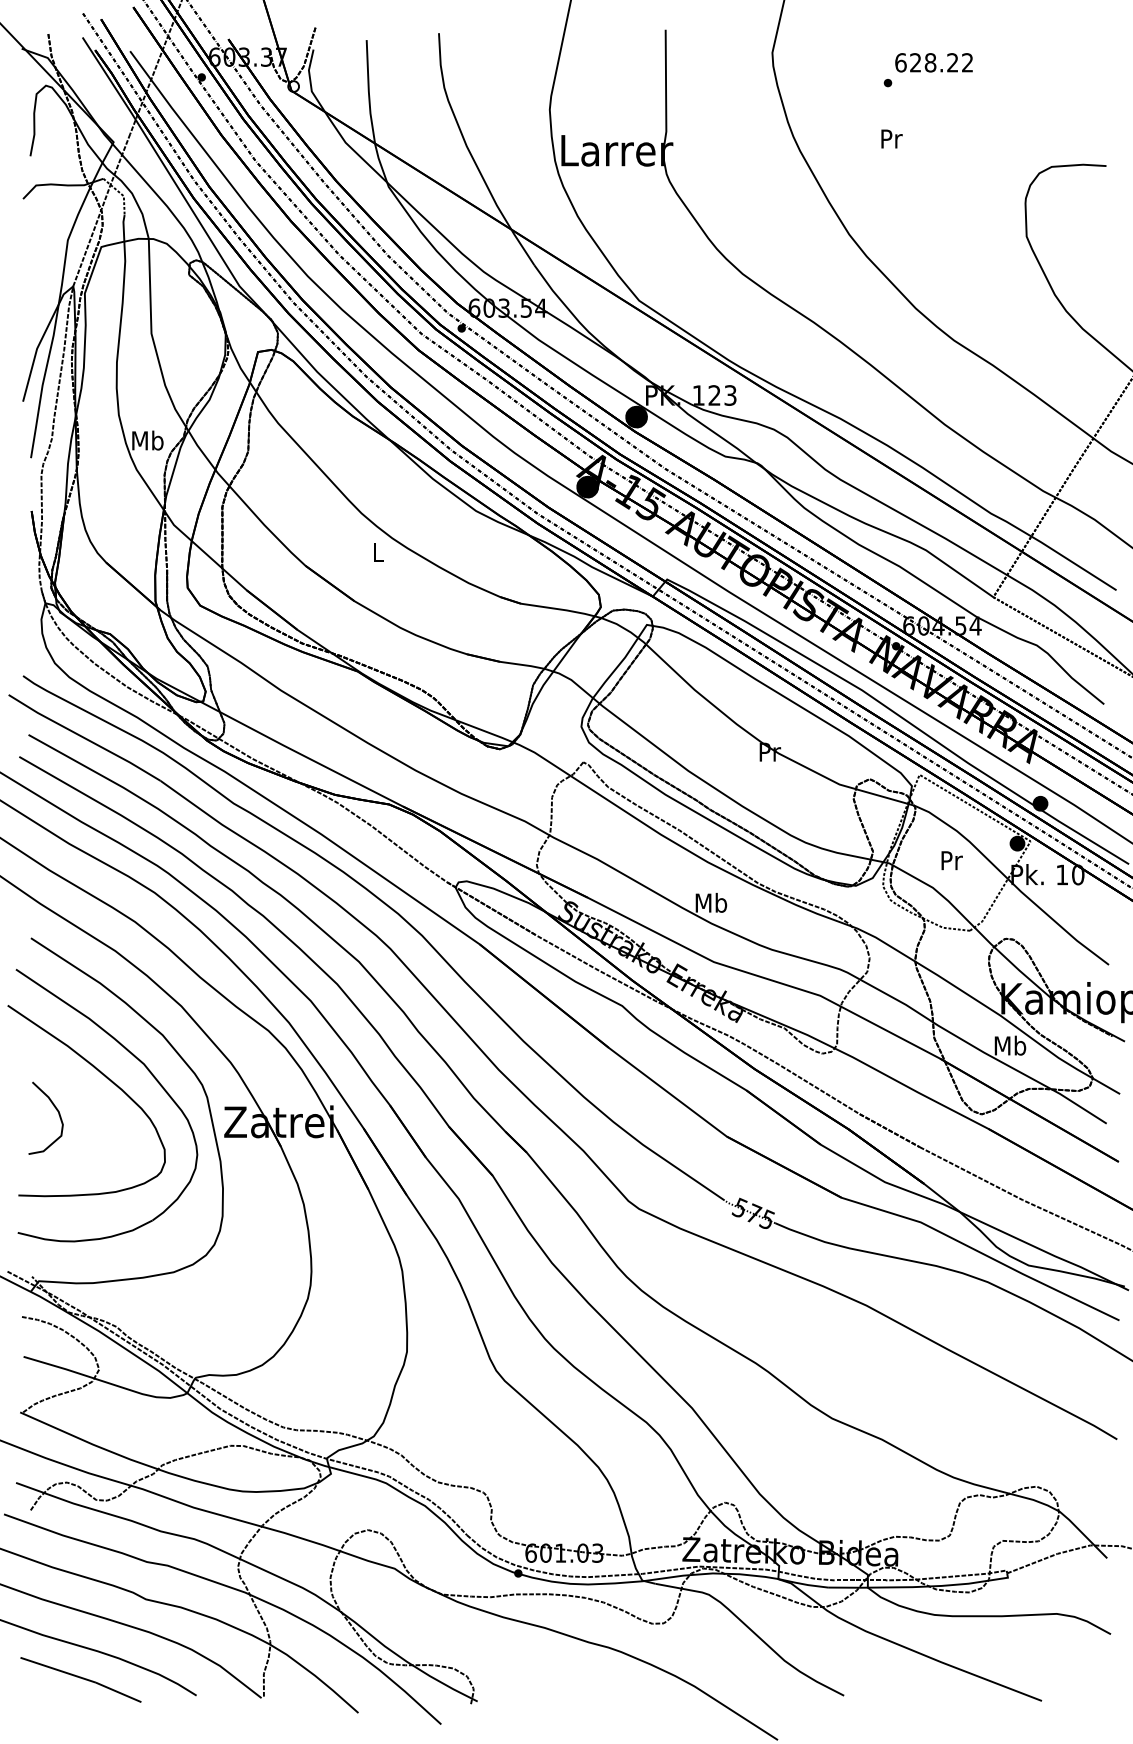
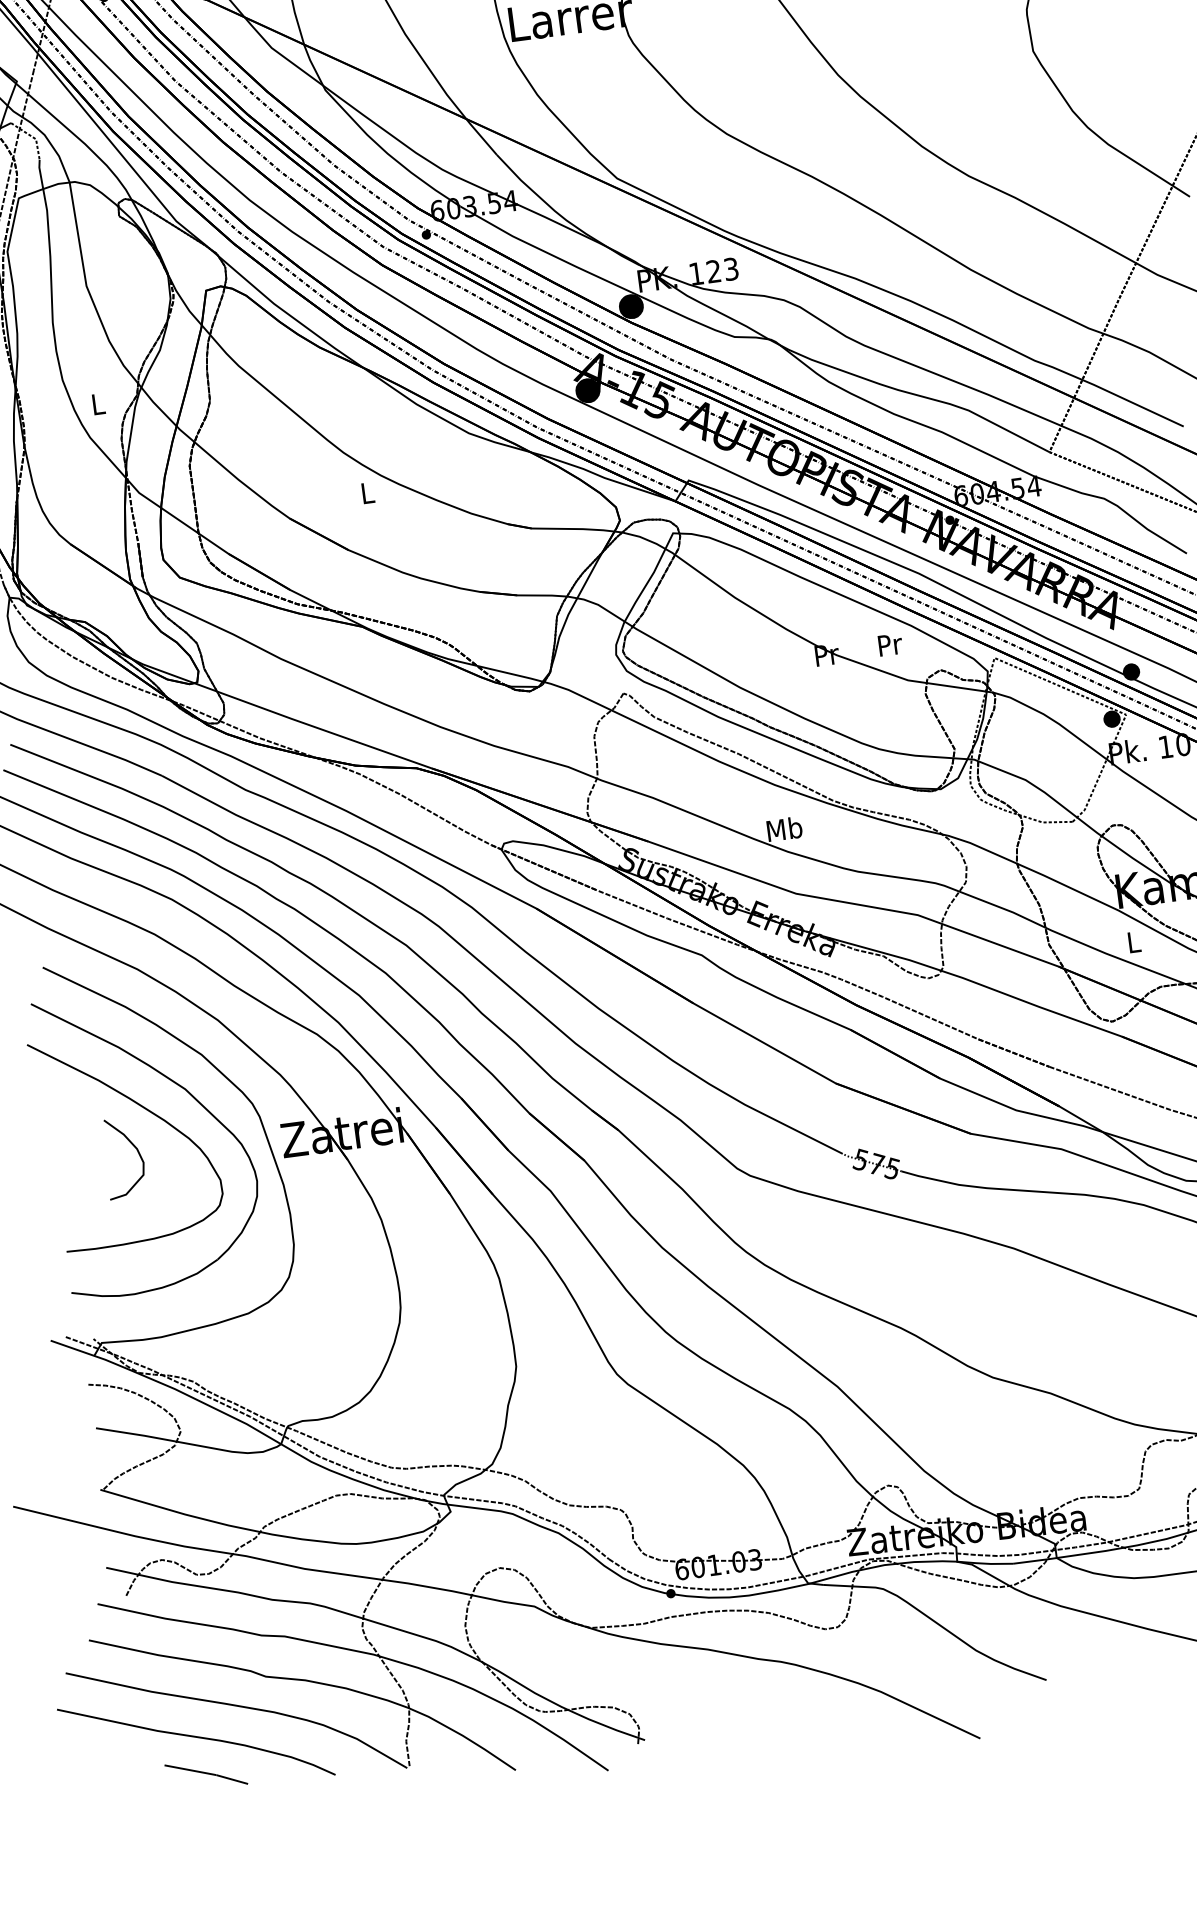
text: (147, 440) -> (97, 404), Mb -> L
text: (951, 860) -> (889, 644), moved
text: (1010, 1045) -> (1133, 941), Mb -> L
curve: (55, 1109) -> (133, 1146), moved
part: (80, 1679) -> (205, 1774), size x0.6

